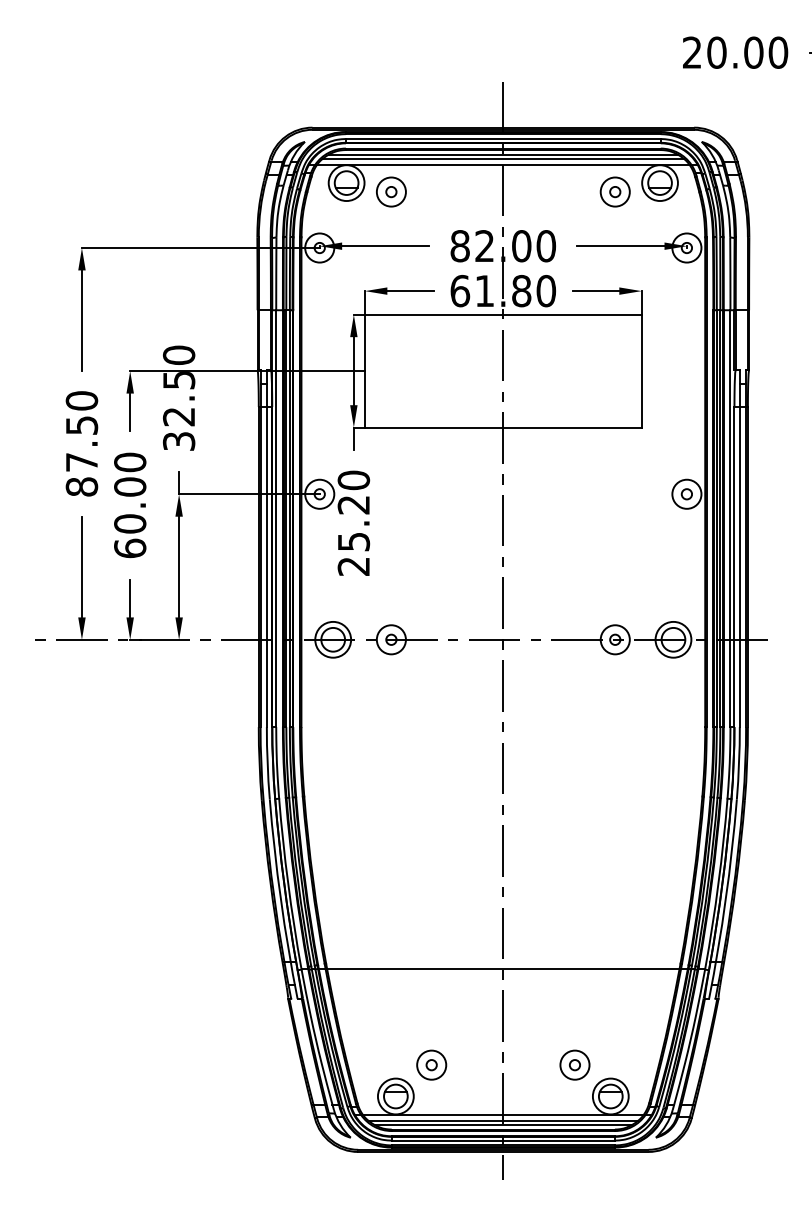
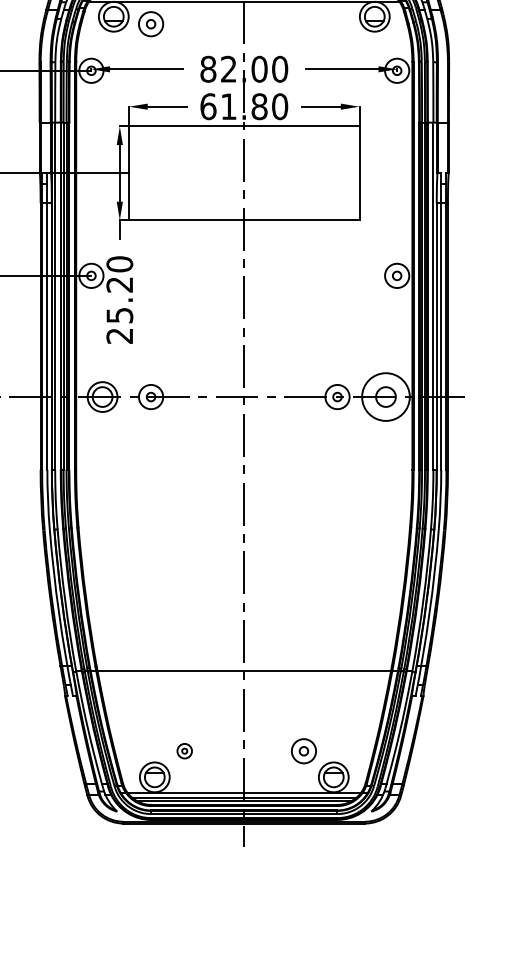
part: (614, 191) -> (336, 23), removed
circle: (673, 639) -> (385, 396), size x1.6
part: (431, 1064) -> (184, 750), size x0.6

